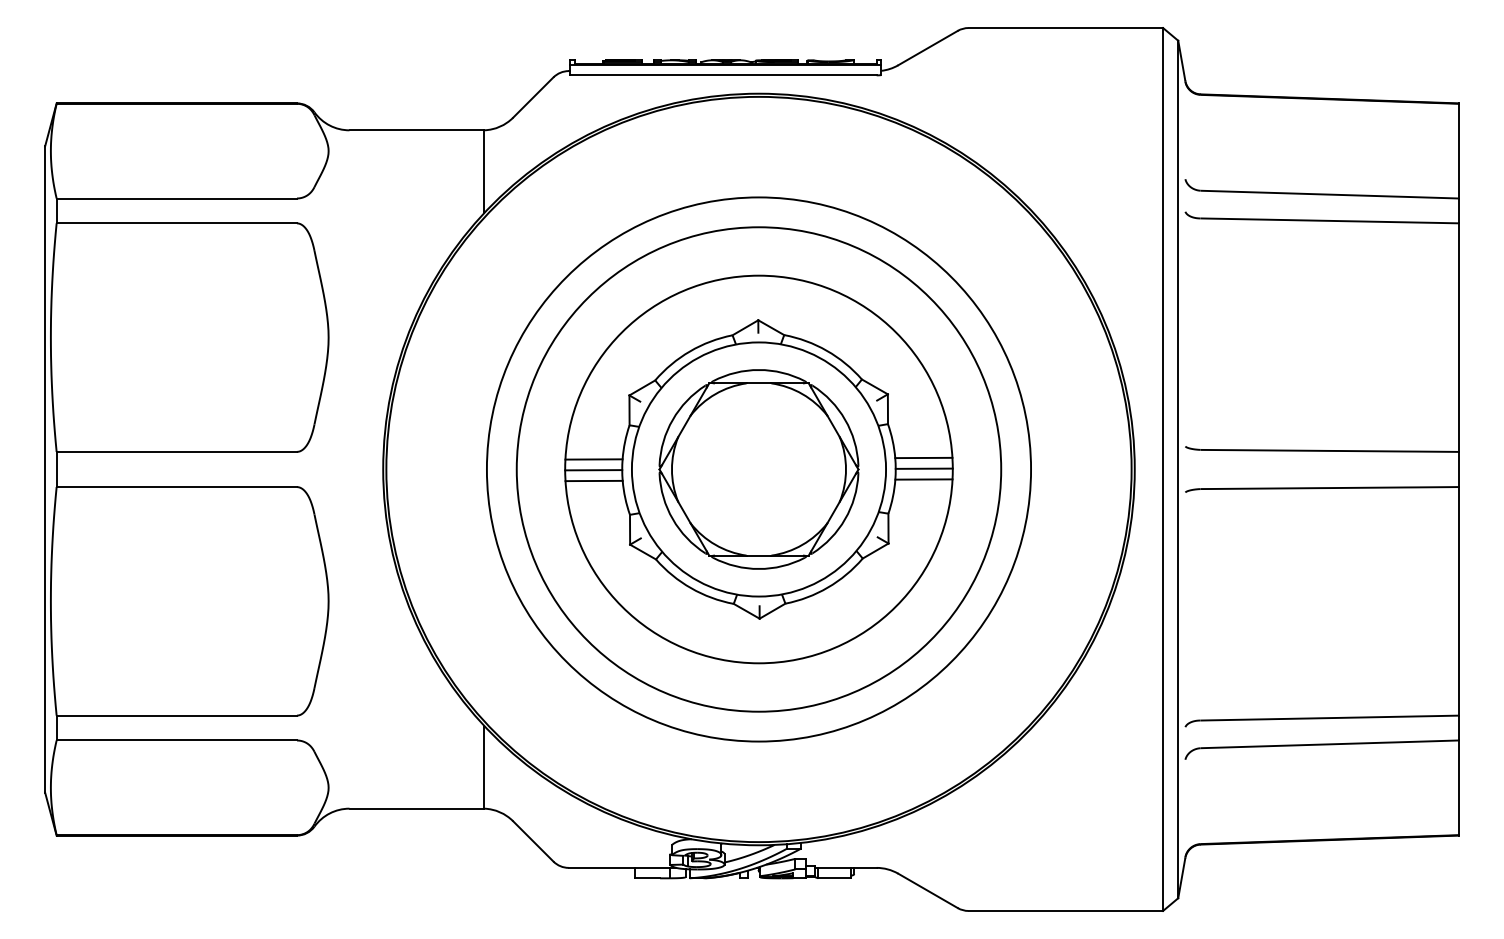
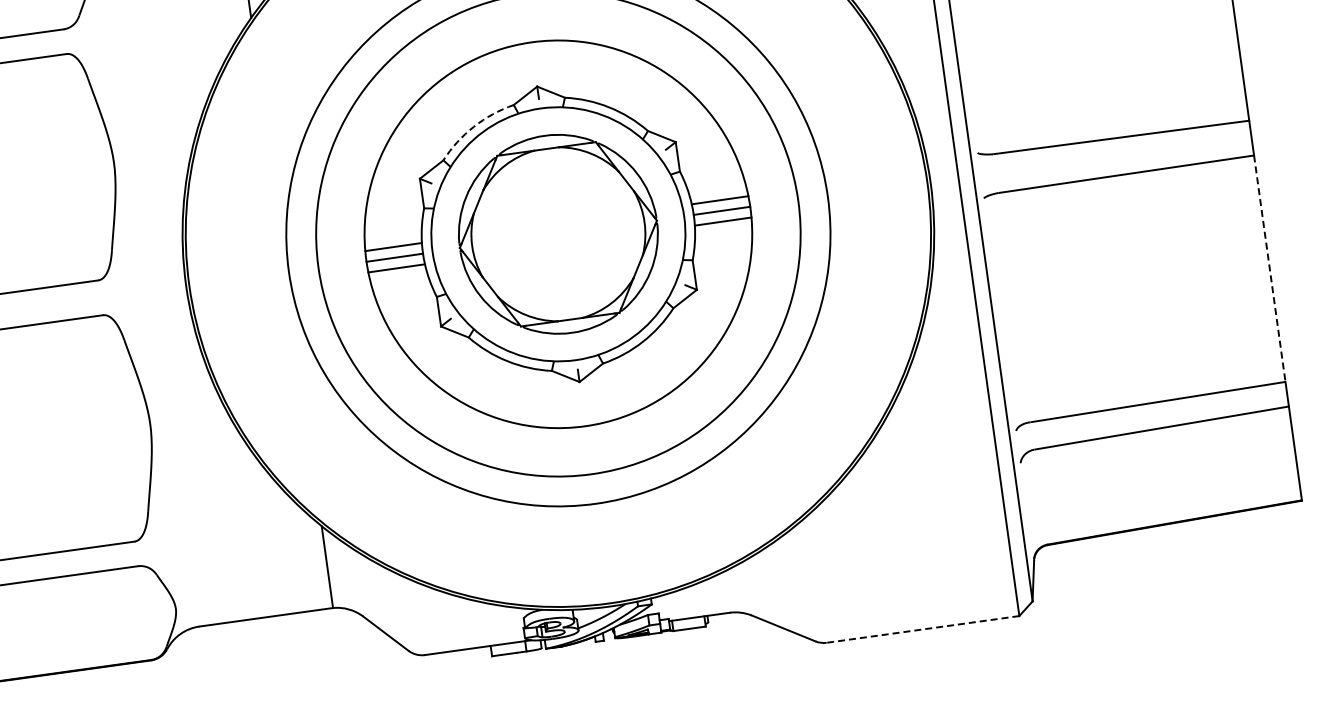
arc: (690, 351) -> (474, 126), solid -> dashed
line: (1458, 601) -> (1269, 268), solid -> dashed
line: (1065, 910) -> (922, 629), solid -> dashed

